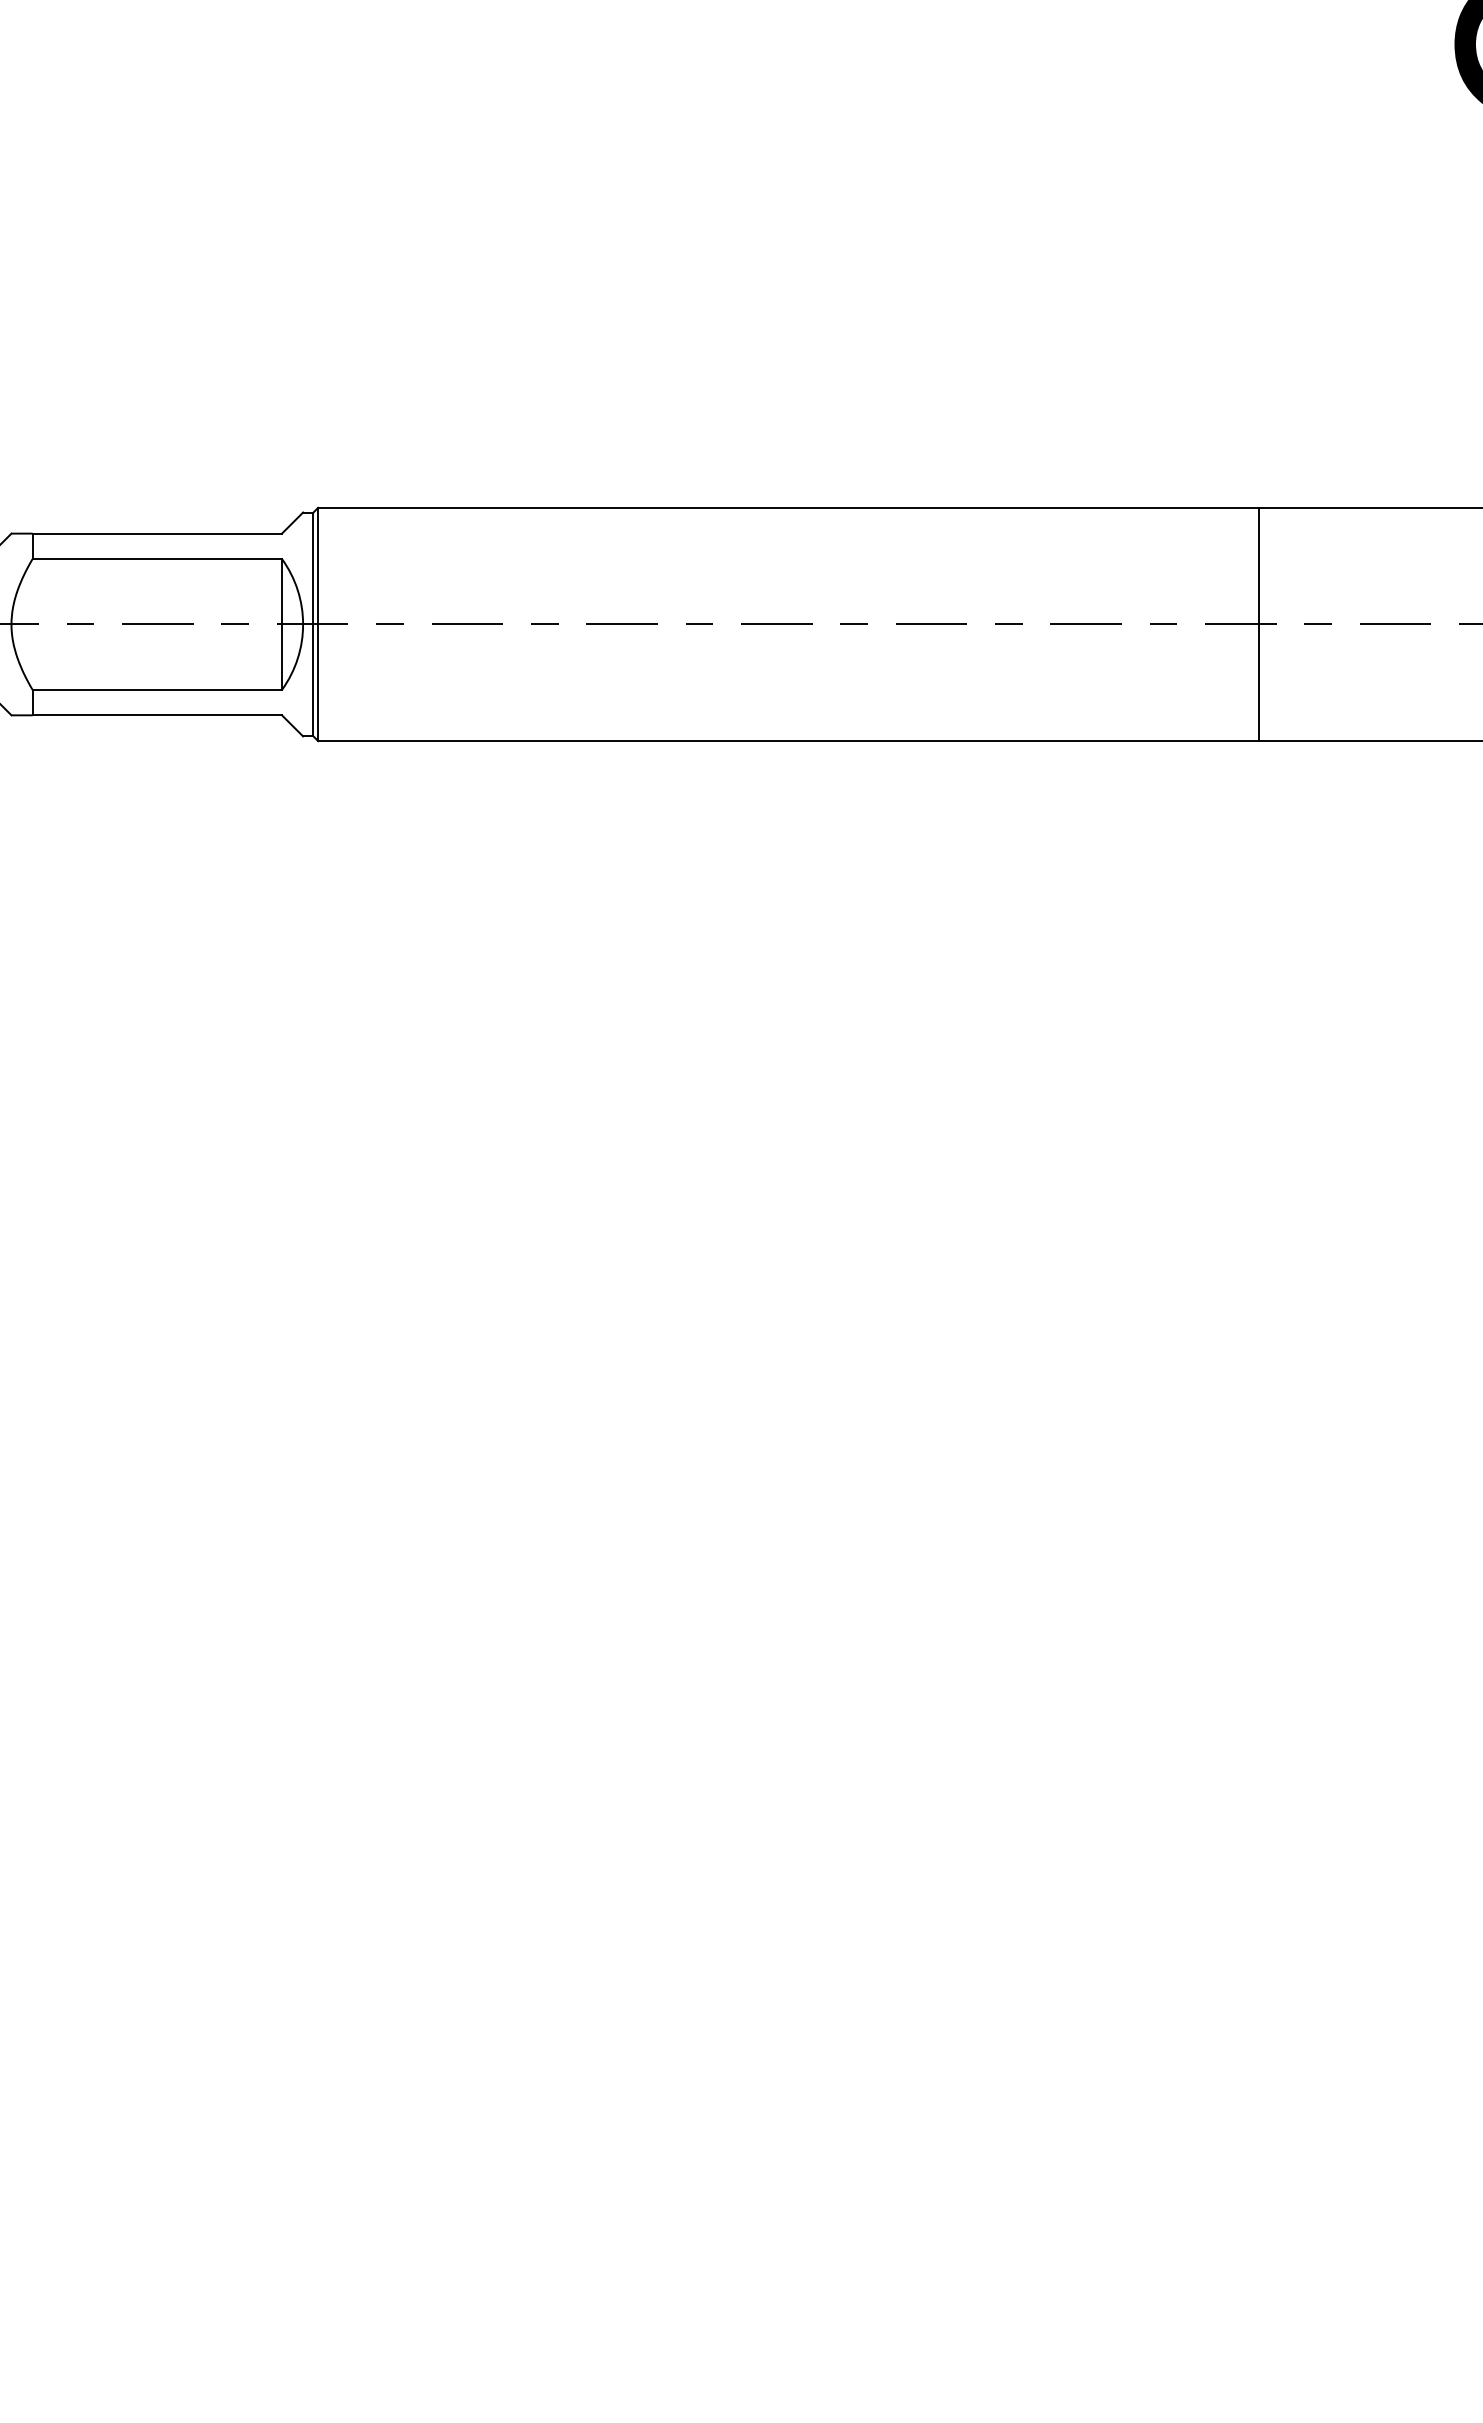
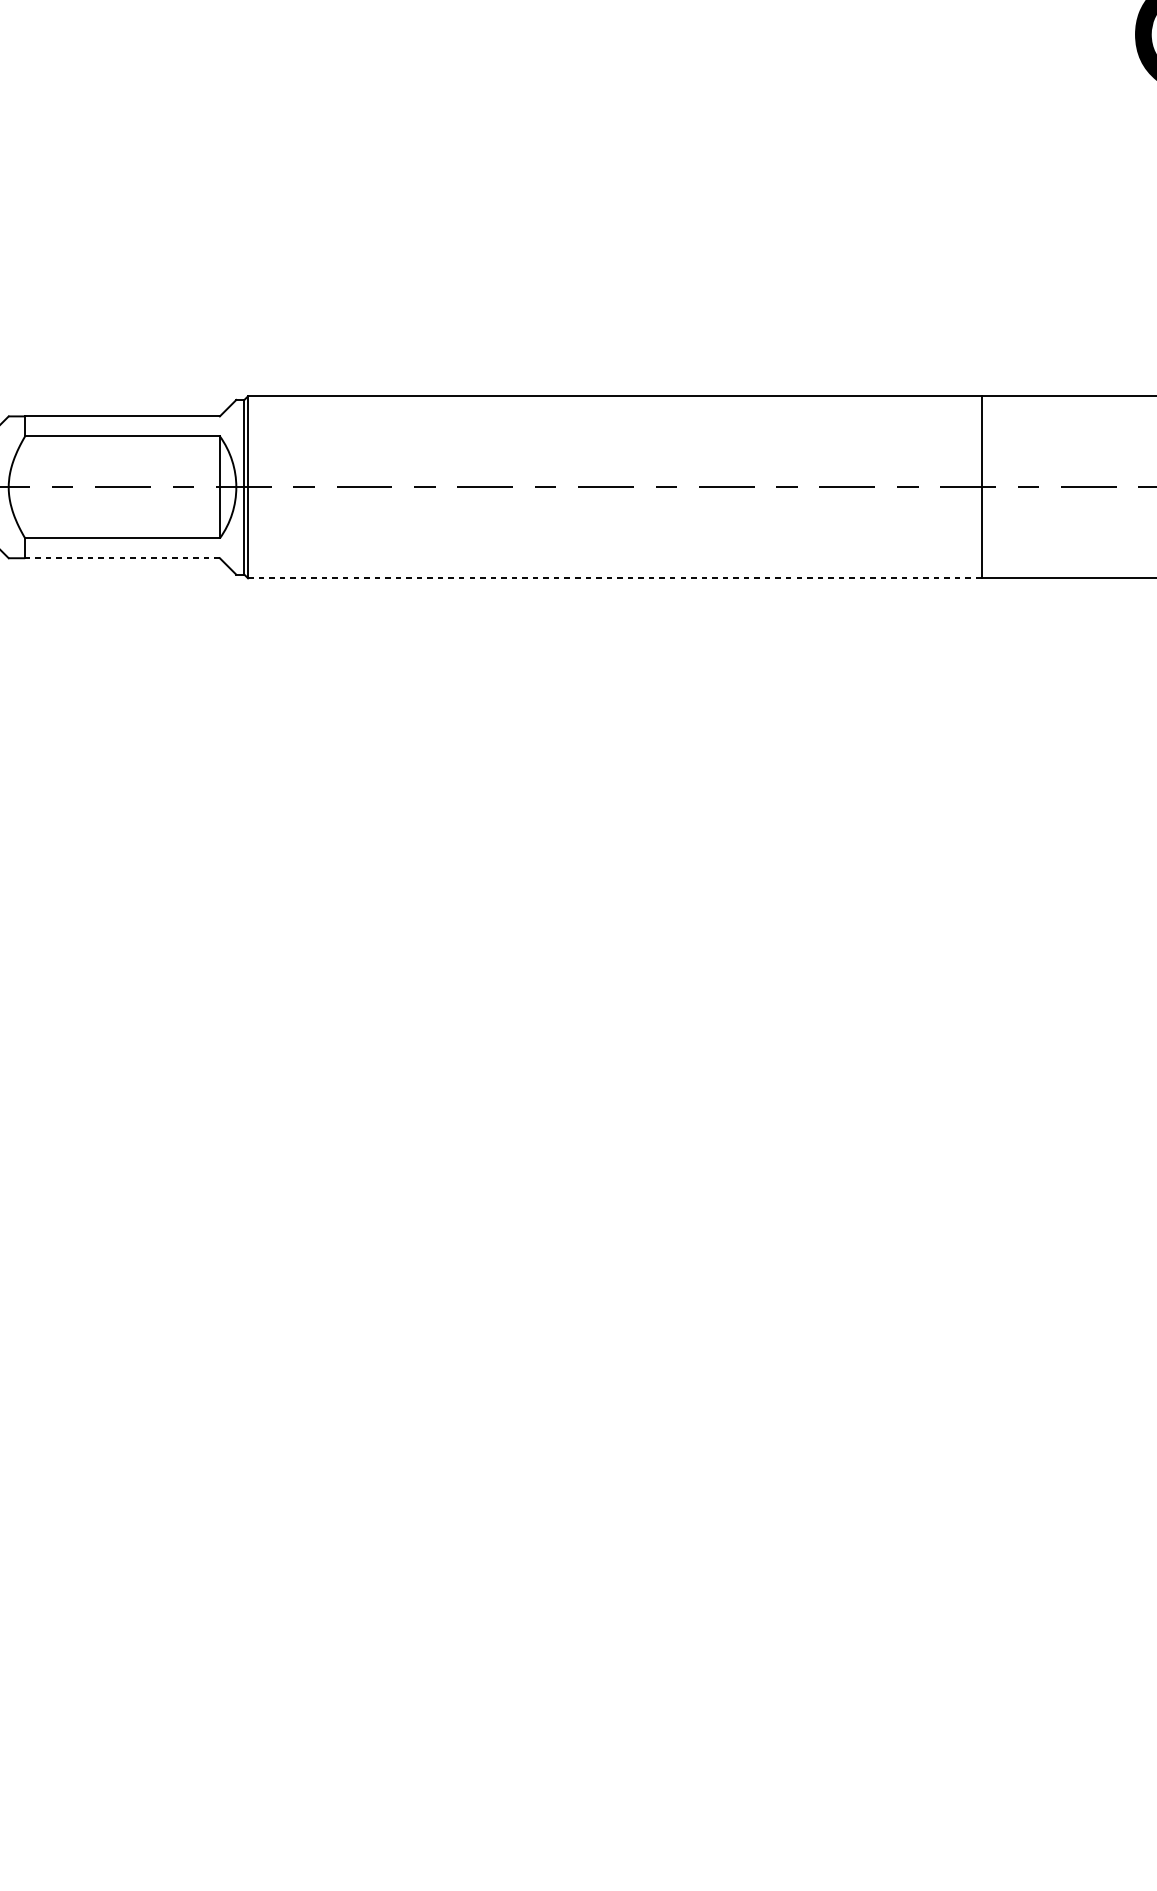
line: (157, 715) -> (122, 558), solid -> dashed
line: (789, 741) -> (615, 578), solid -> dashed

